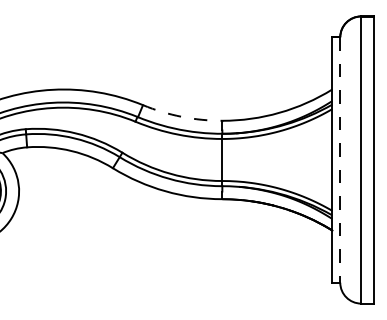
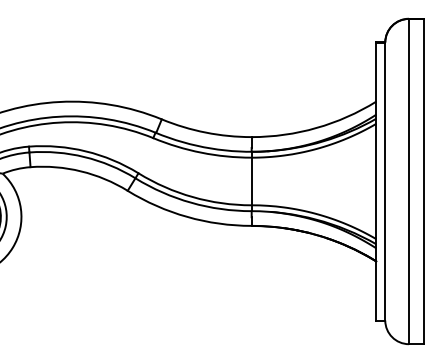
arc: (181, 116) -> (205, 132), dashed -> solid
line: (340, 159) -> (385, 180), dashed -> solid

